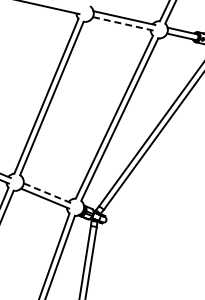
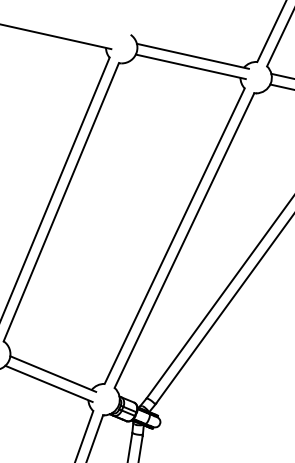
line: (123, 23) -> (191, 66), dashed -> solid
line: (47, 193) -> (53, 374), dashed -> solid

